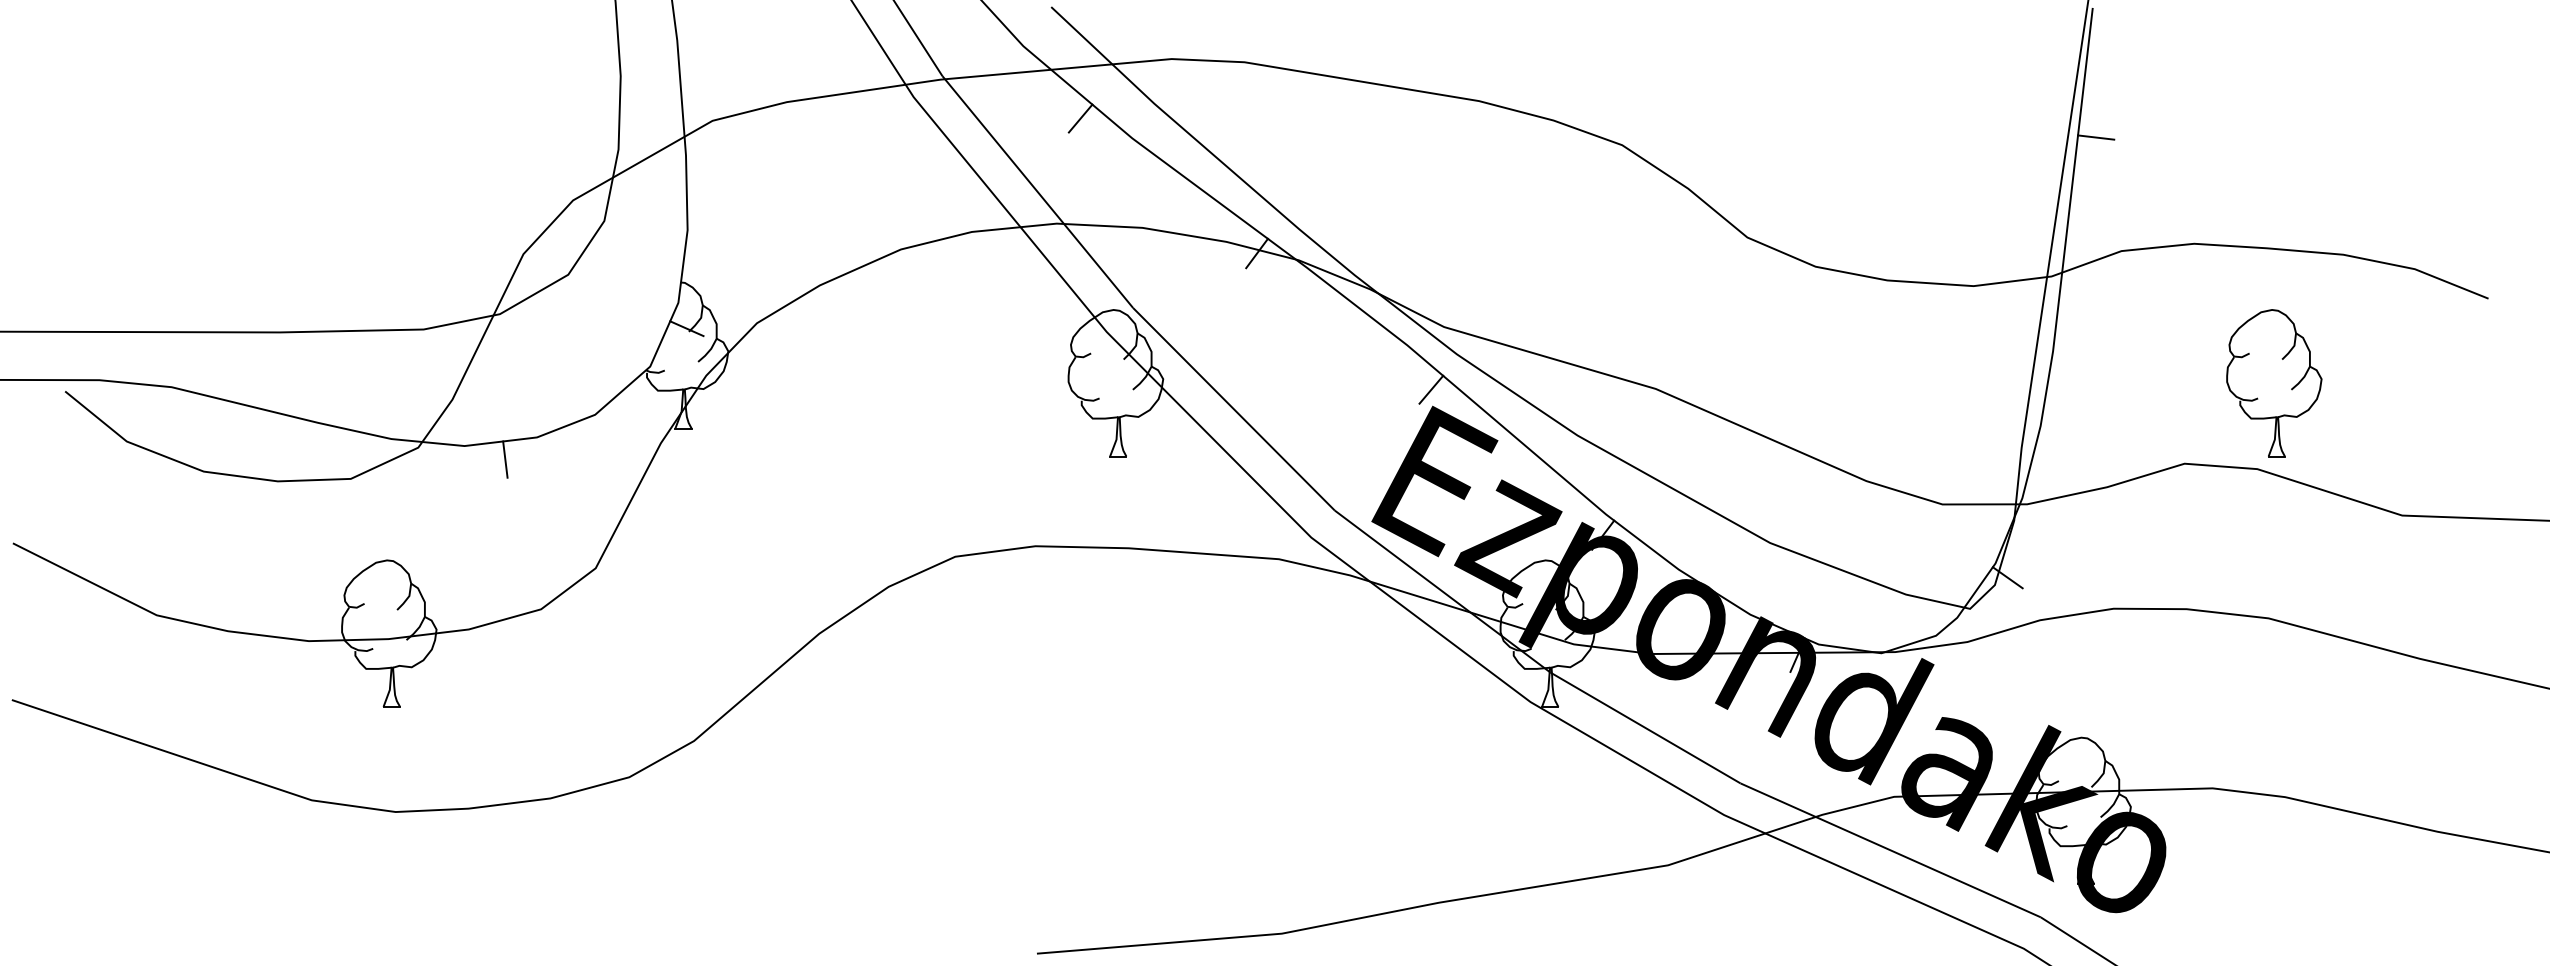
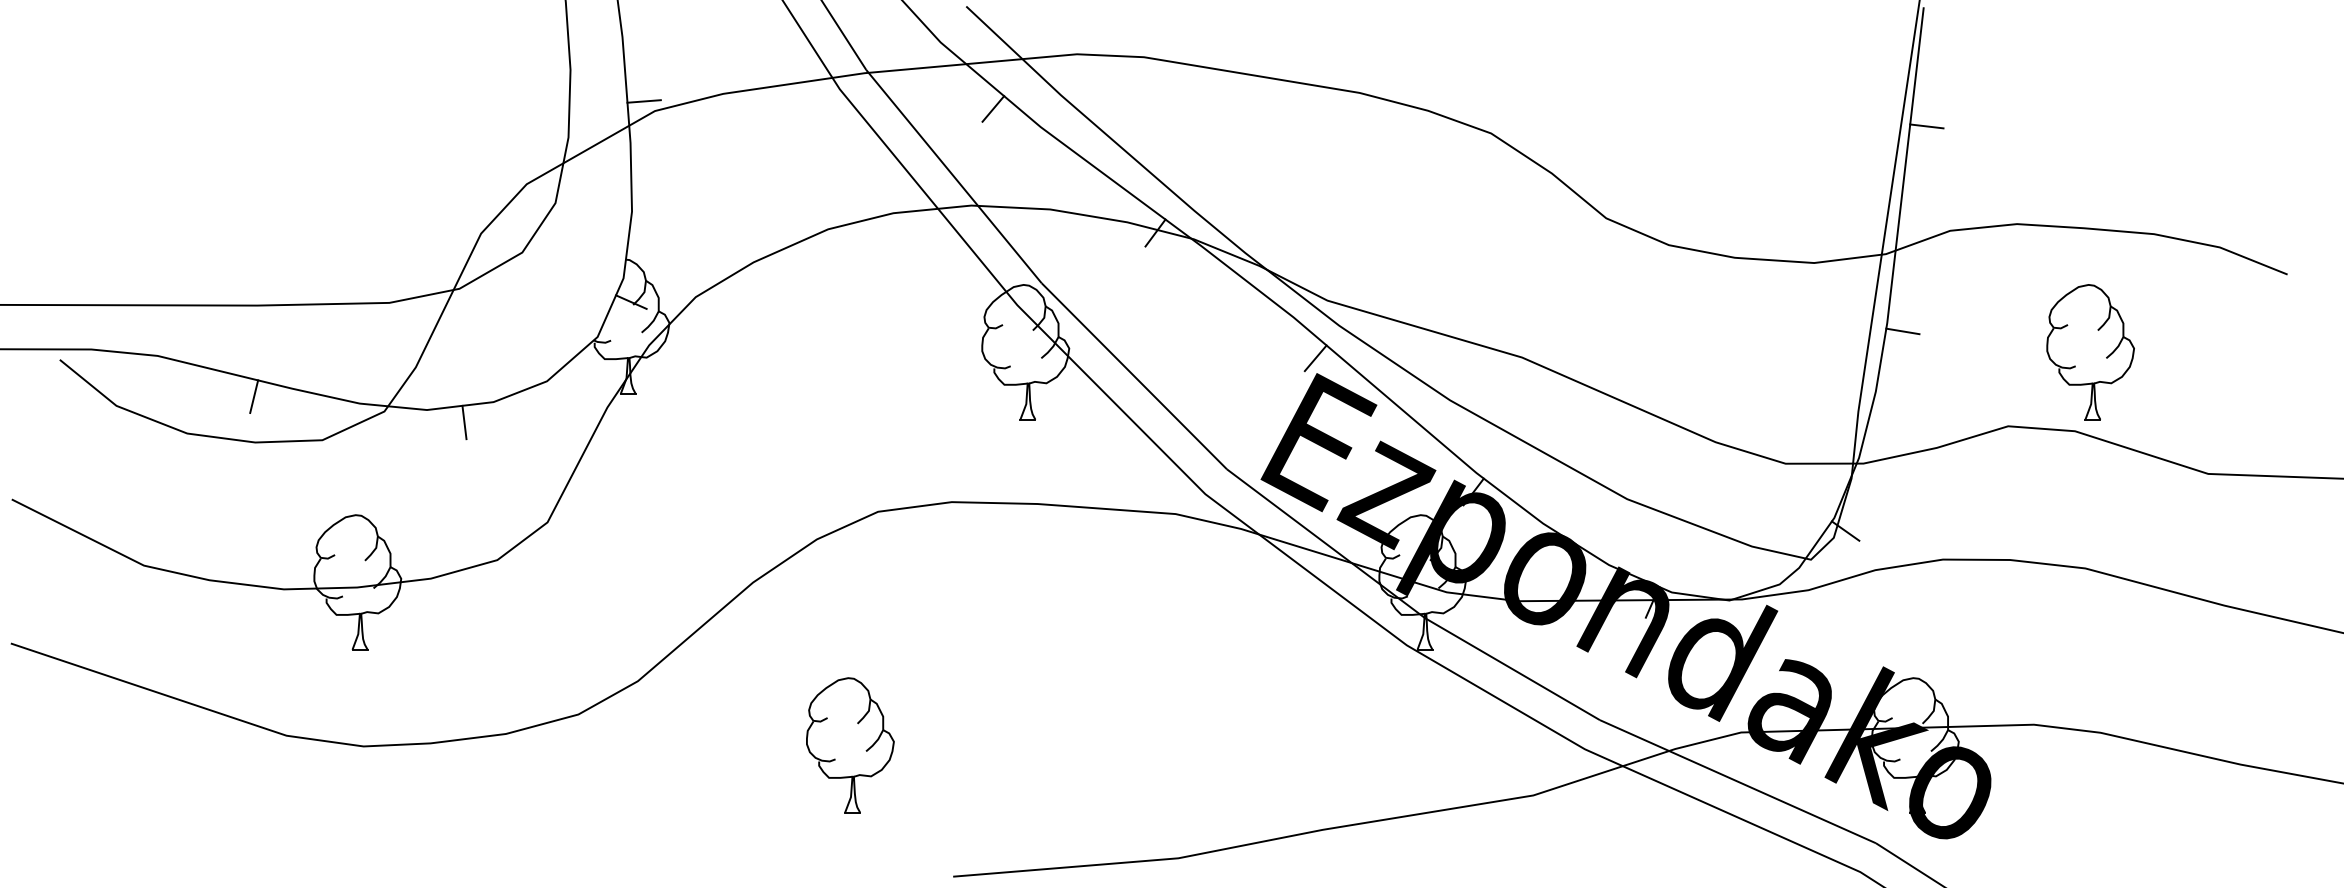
line: (700, 110) -> (643, 101), added
line: (2069, 360) -> (1902, 331), added
line: (276, 431) -> (254, 396), added
part: (925, 810) -> (850, 745), added

